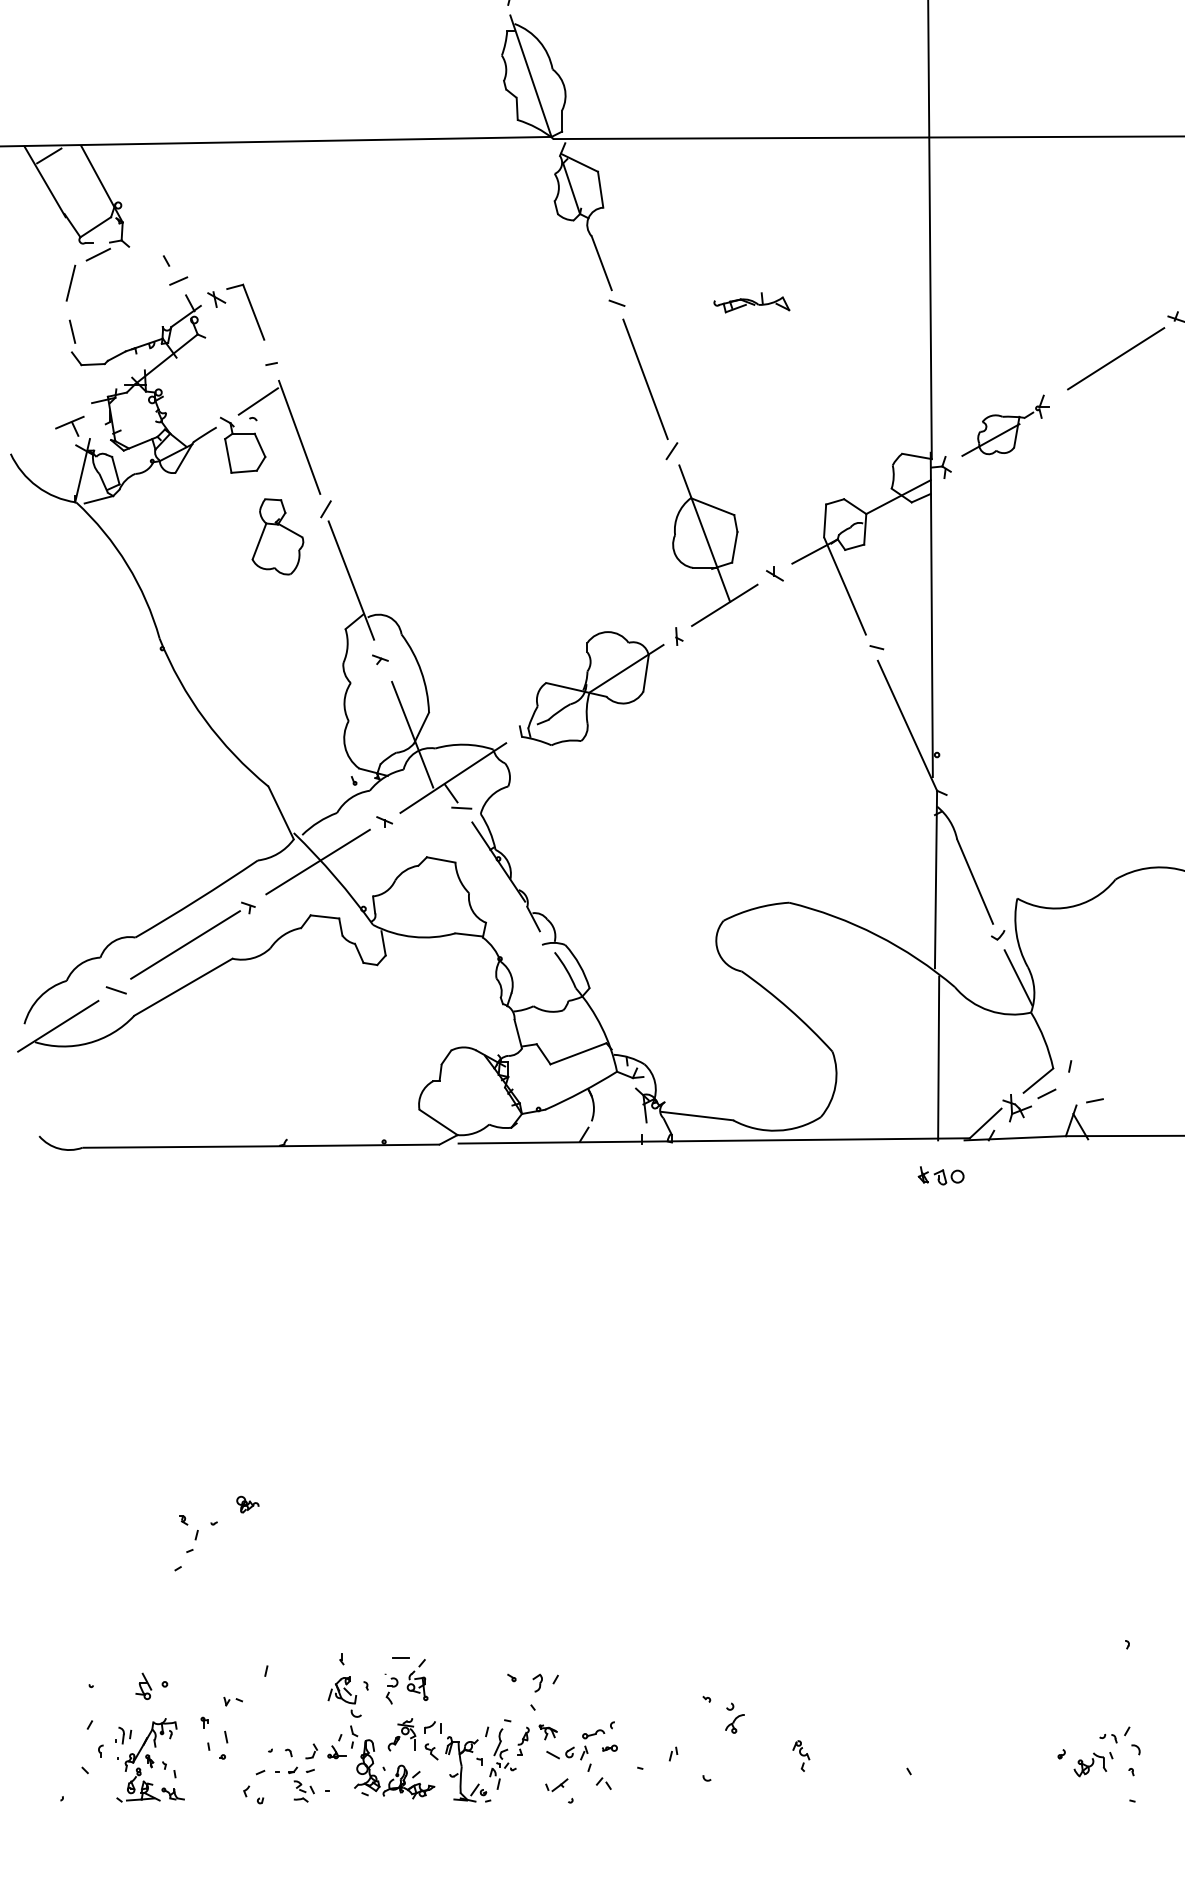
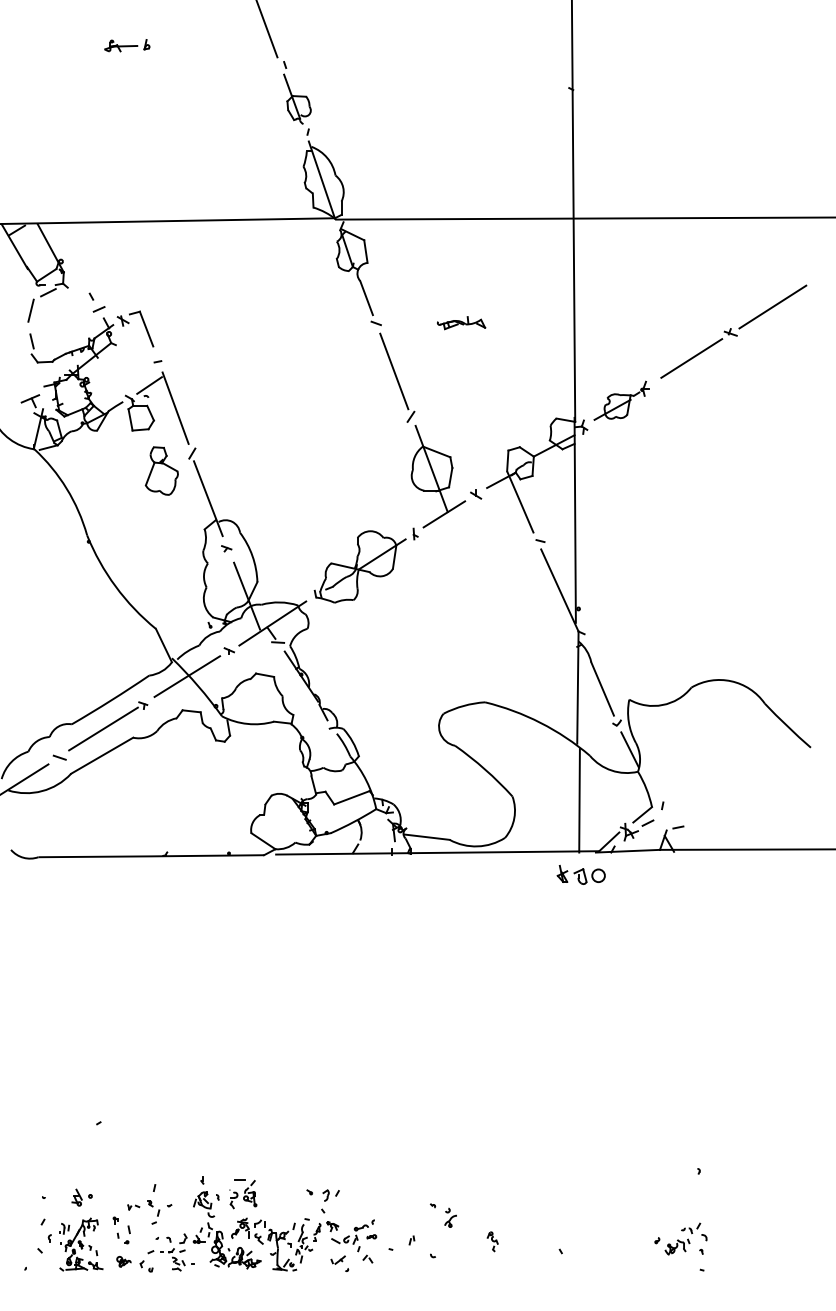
part: (940, 1175) -> (580, 874), size x1.67
part: (247, 1504) -> (123, 1261), moved
part: (198, 1534) -> (159, 1212), moved

